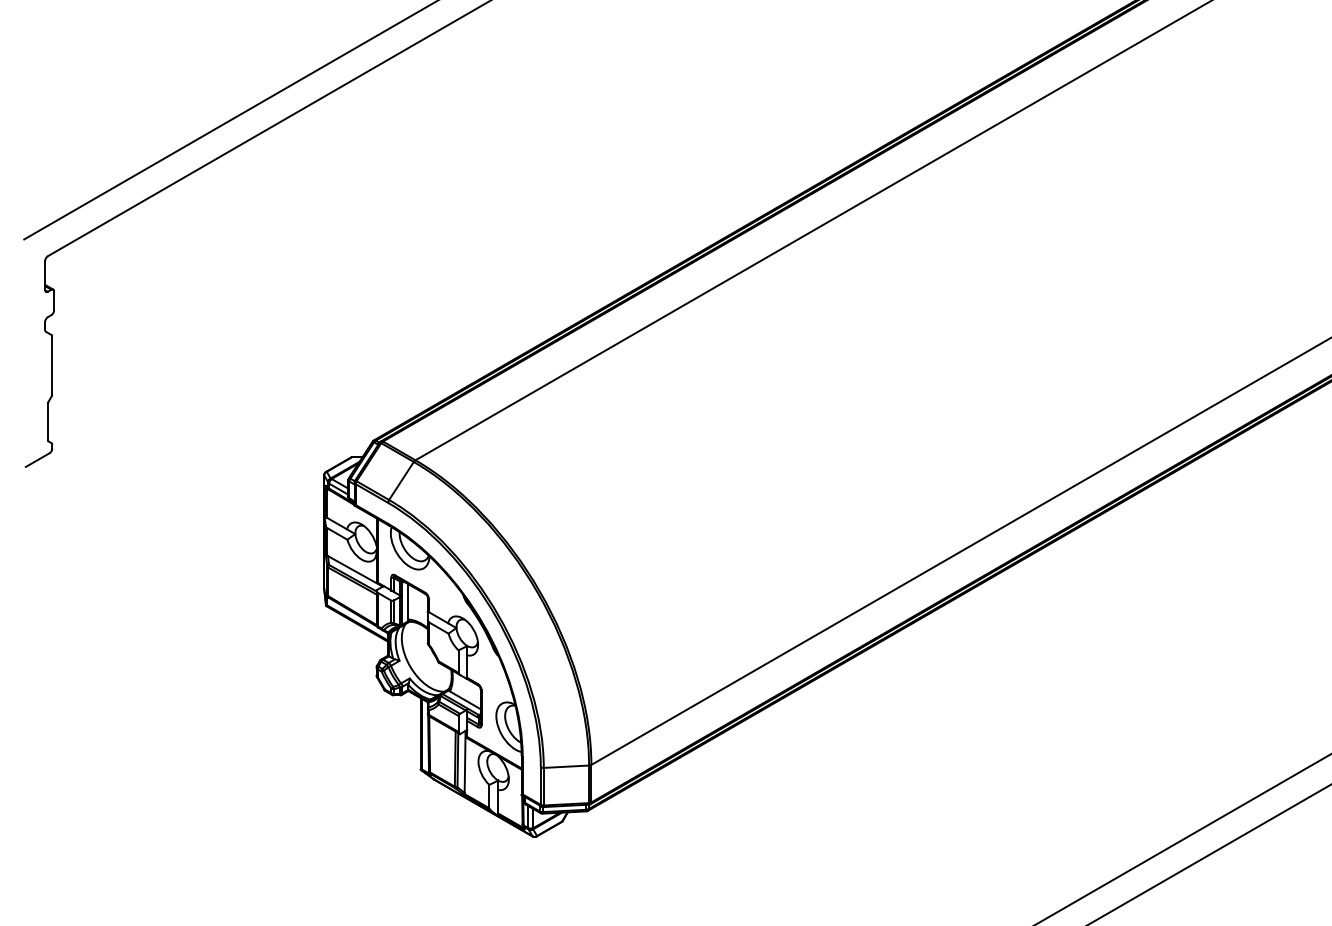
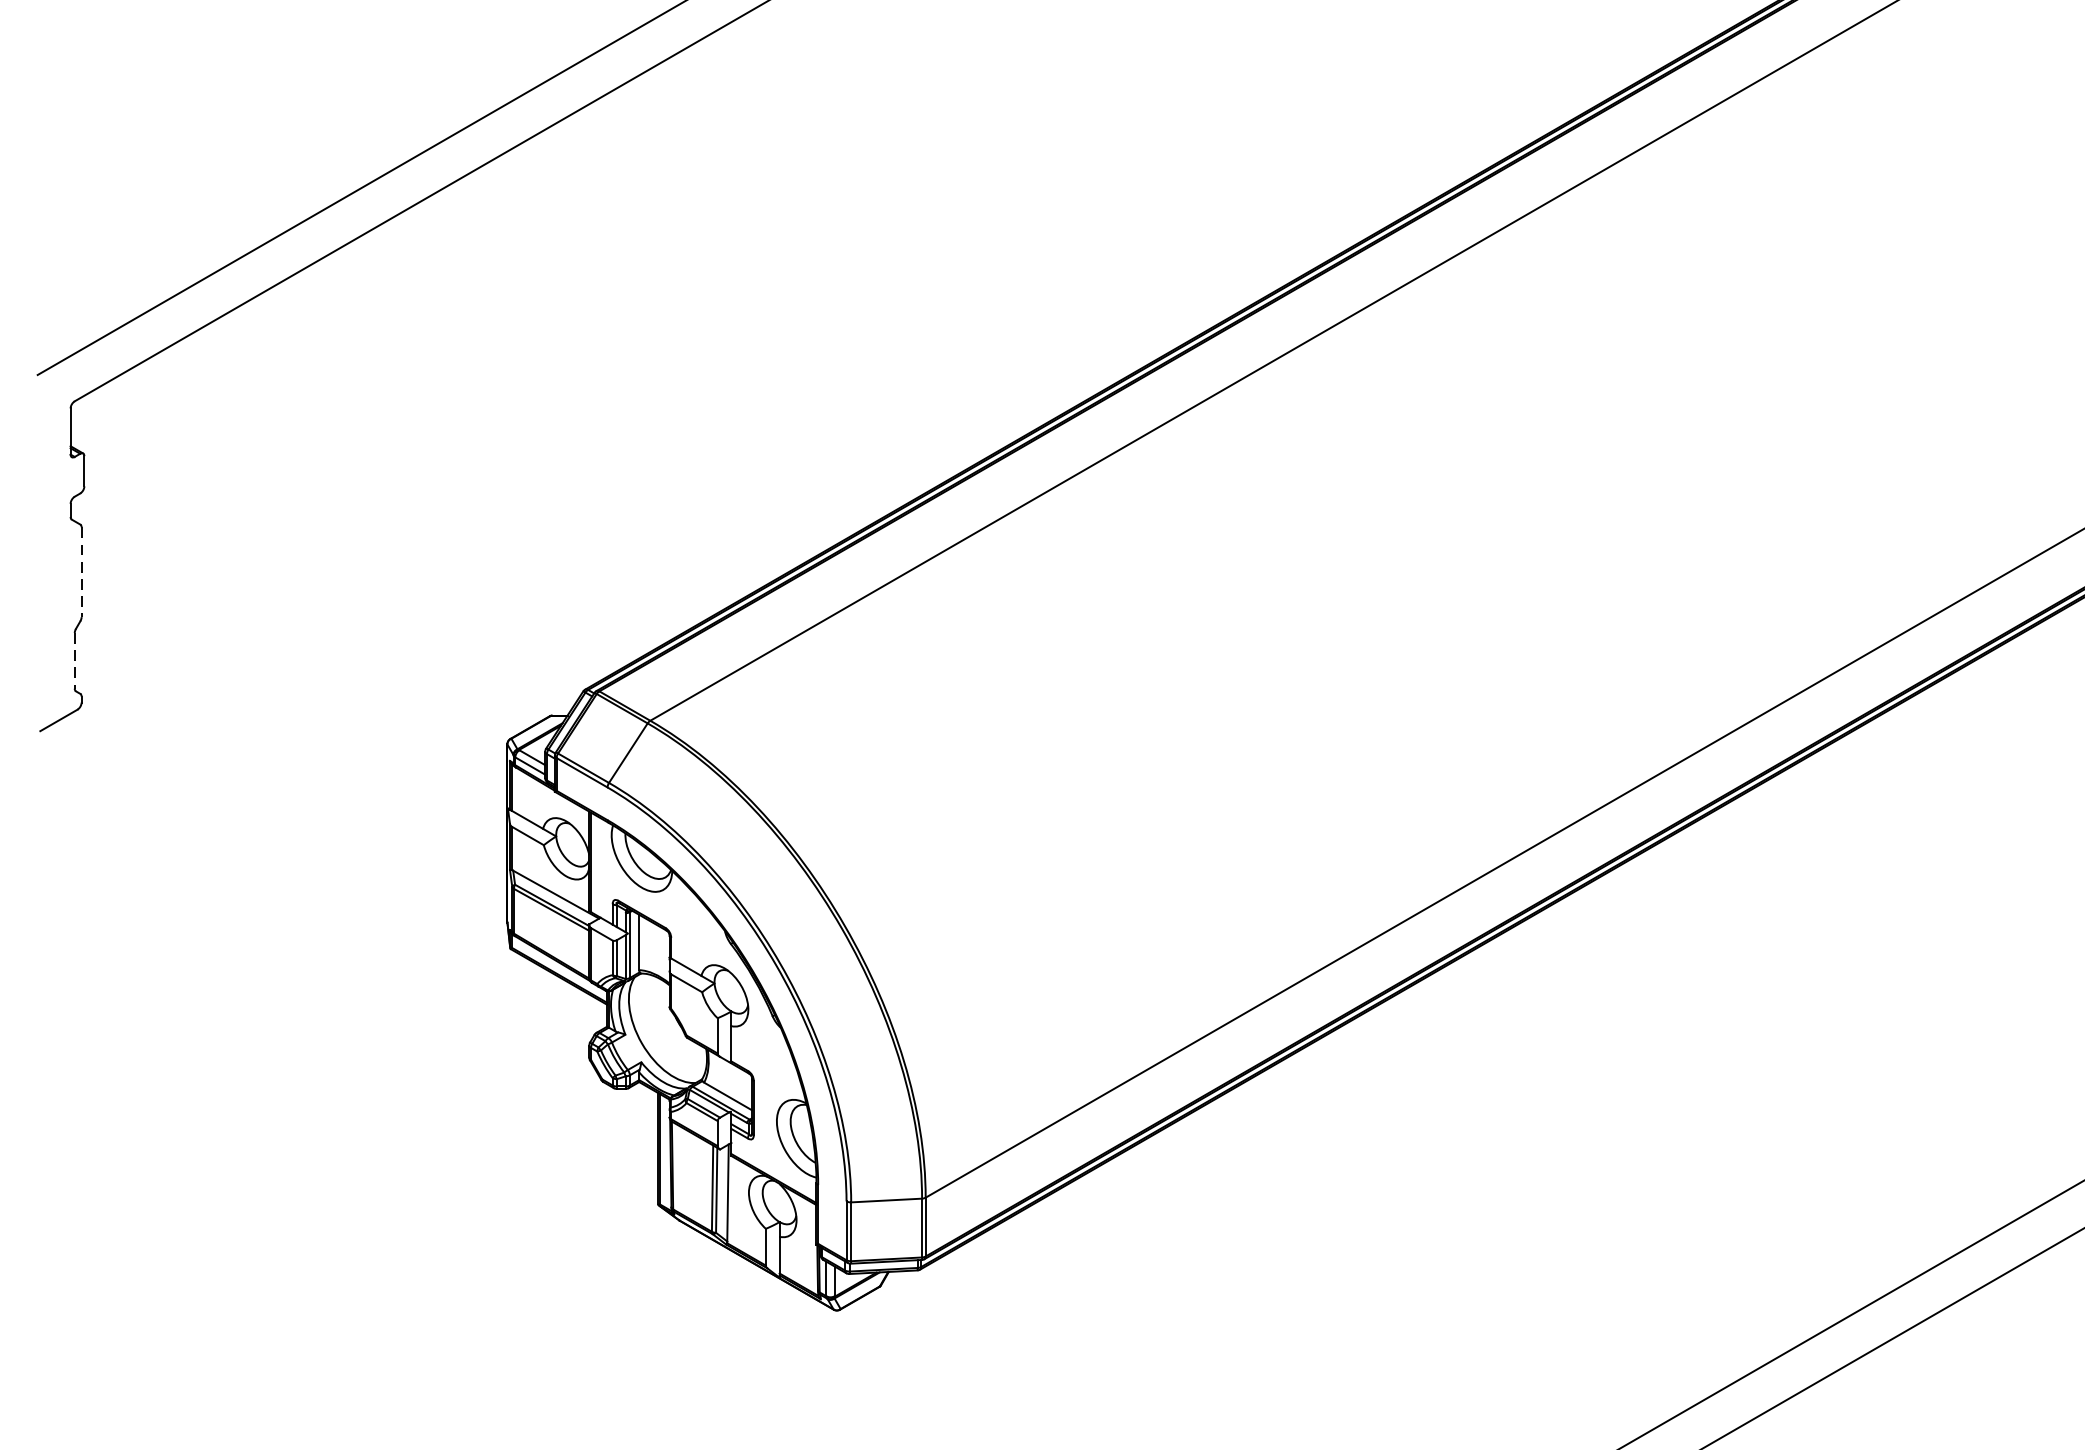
line: (52, 365) -> (82, 572), solid -> dashed
line: (47, 422) -> (74, 661), solid -> dashed

